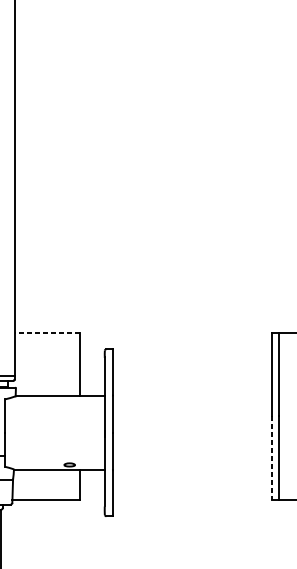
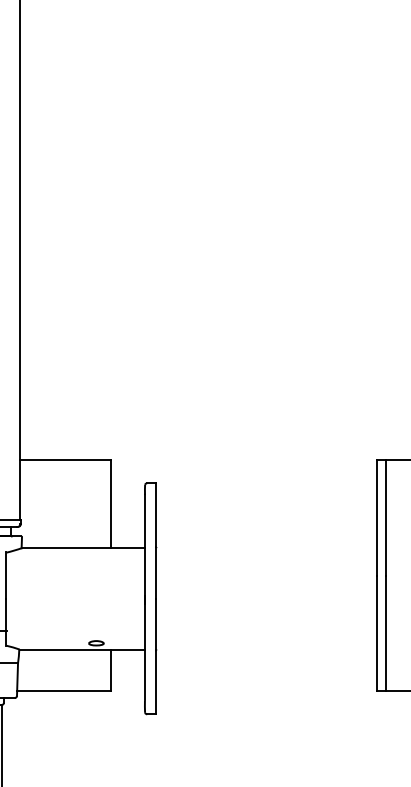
line: (46, 332) -> (64, 460), dashed -> solid
line: (272, 457) -> (376, 633), dashed -> solid

